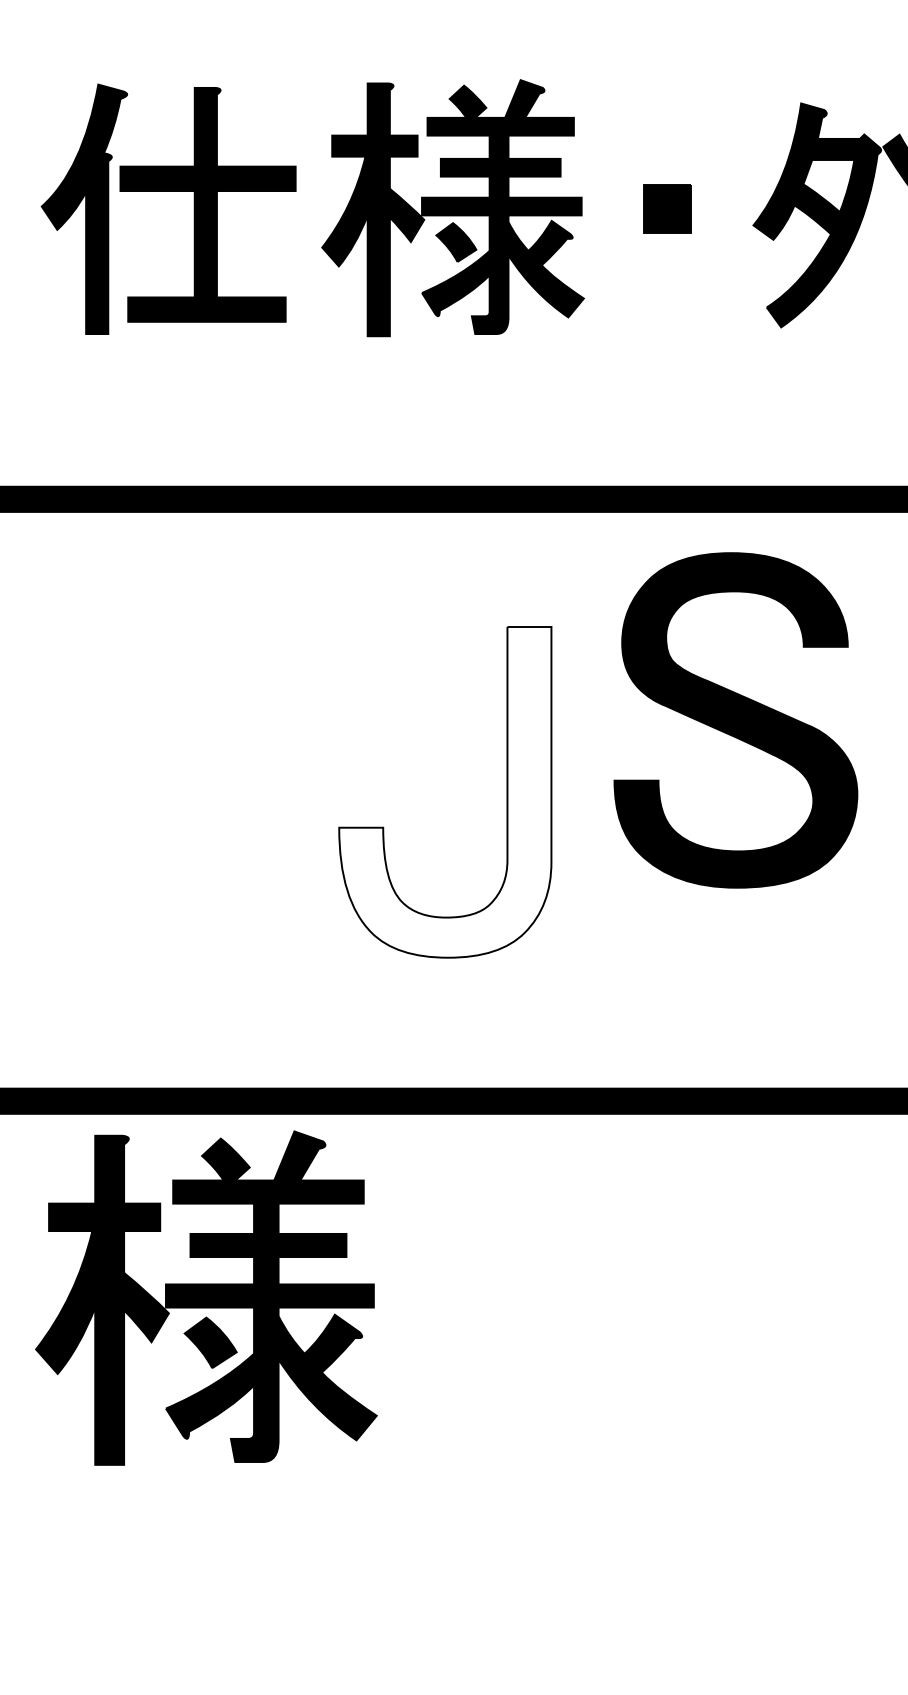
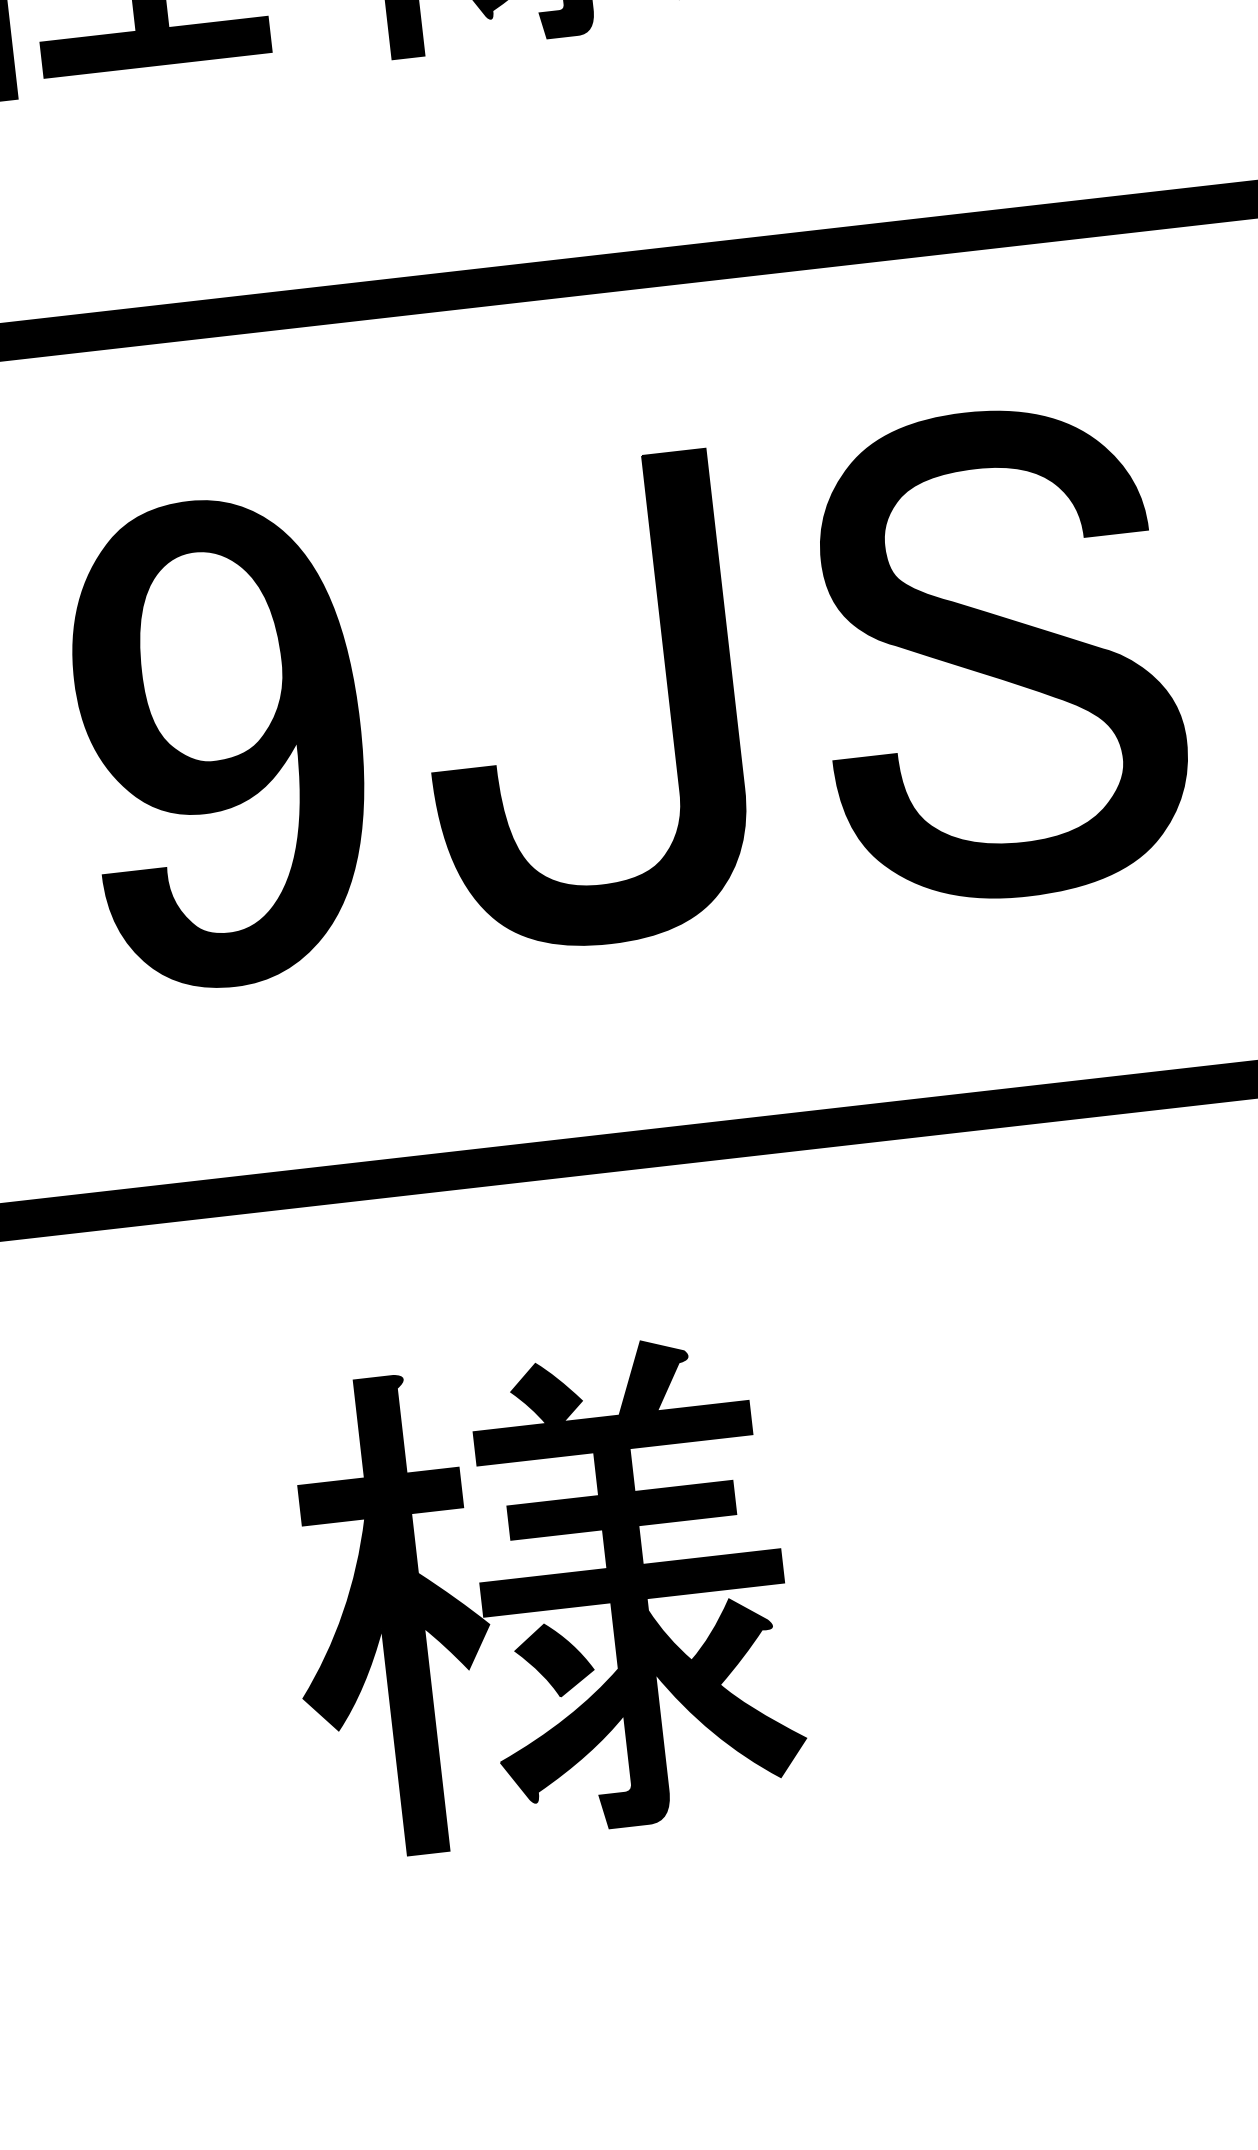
part: (735, 720) -> (998, 654), moved
part: (197, 790) -> (221, 742), added
fill: (445, 792) -> (579, 705), added
part: (206, 1297) -> (540, 1595), moved

